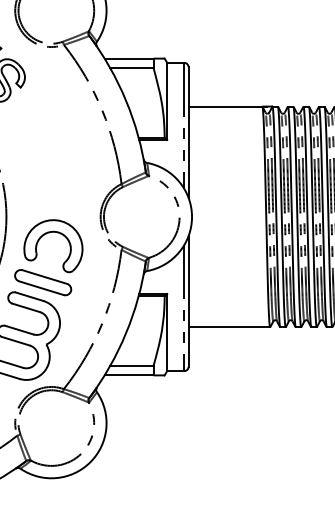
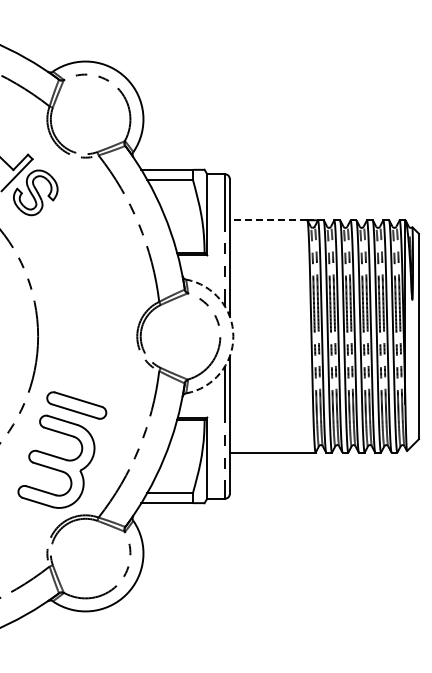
line: (225, 106) -> (268, 220), solid -> dashed
arc: (192, 217) -> (233, 336), solid -> dashed
part: (51, 233) -> (85, 353), removed

